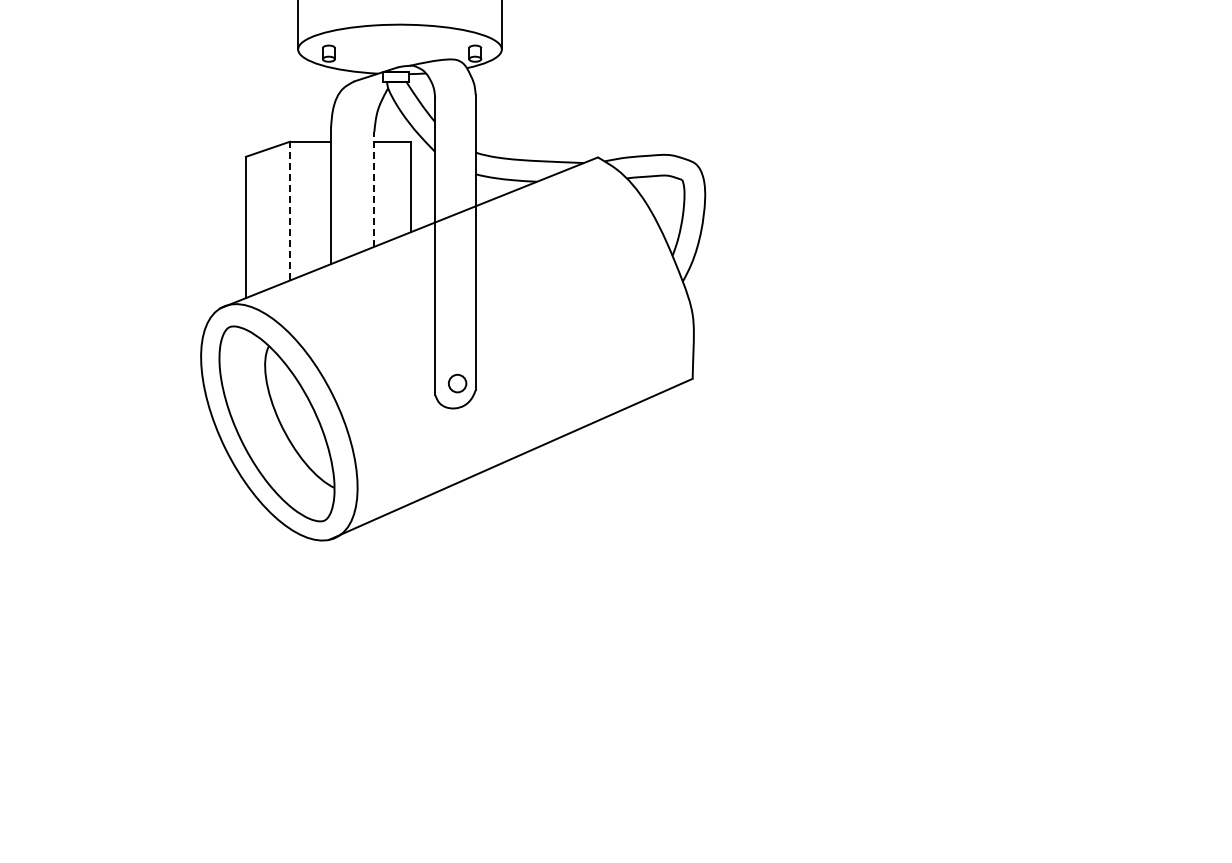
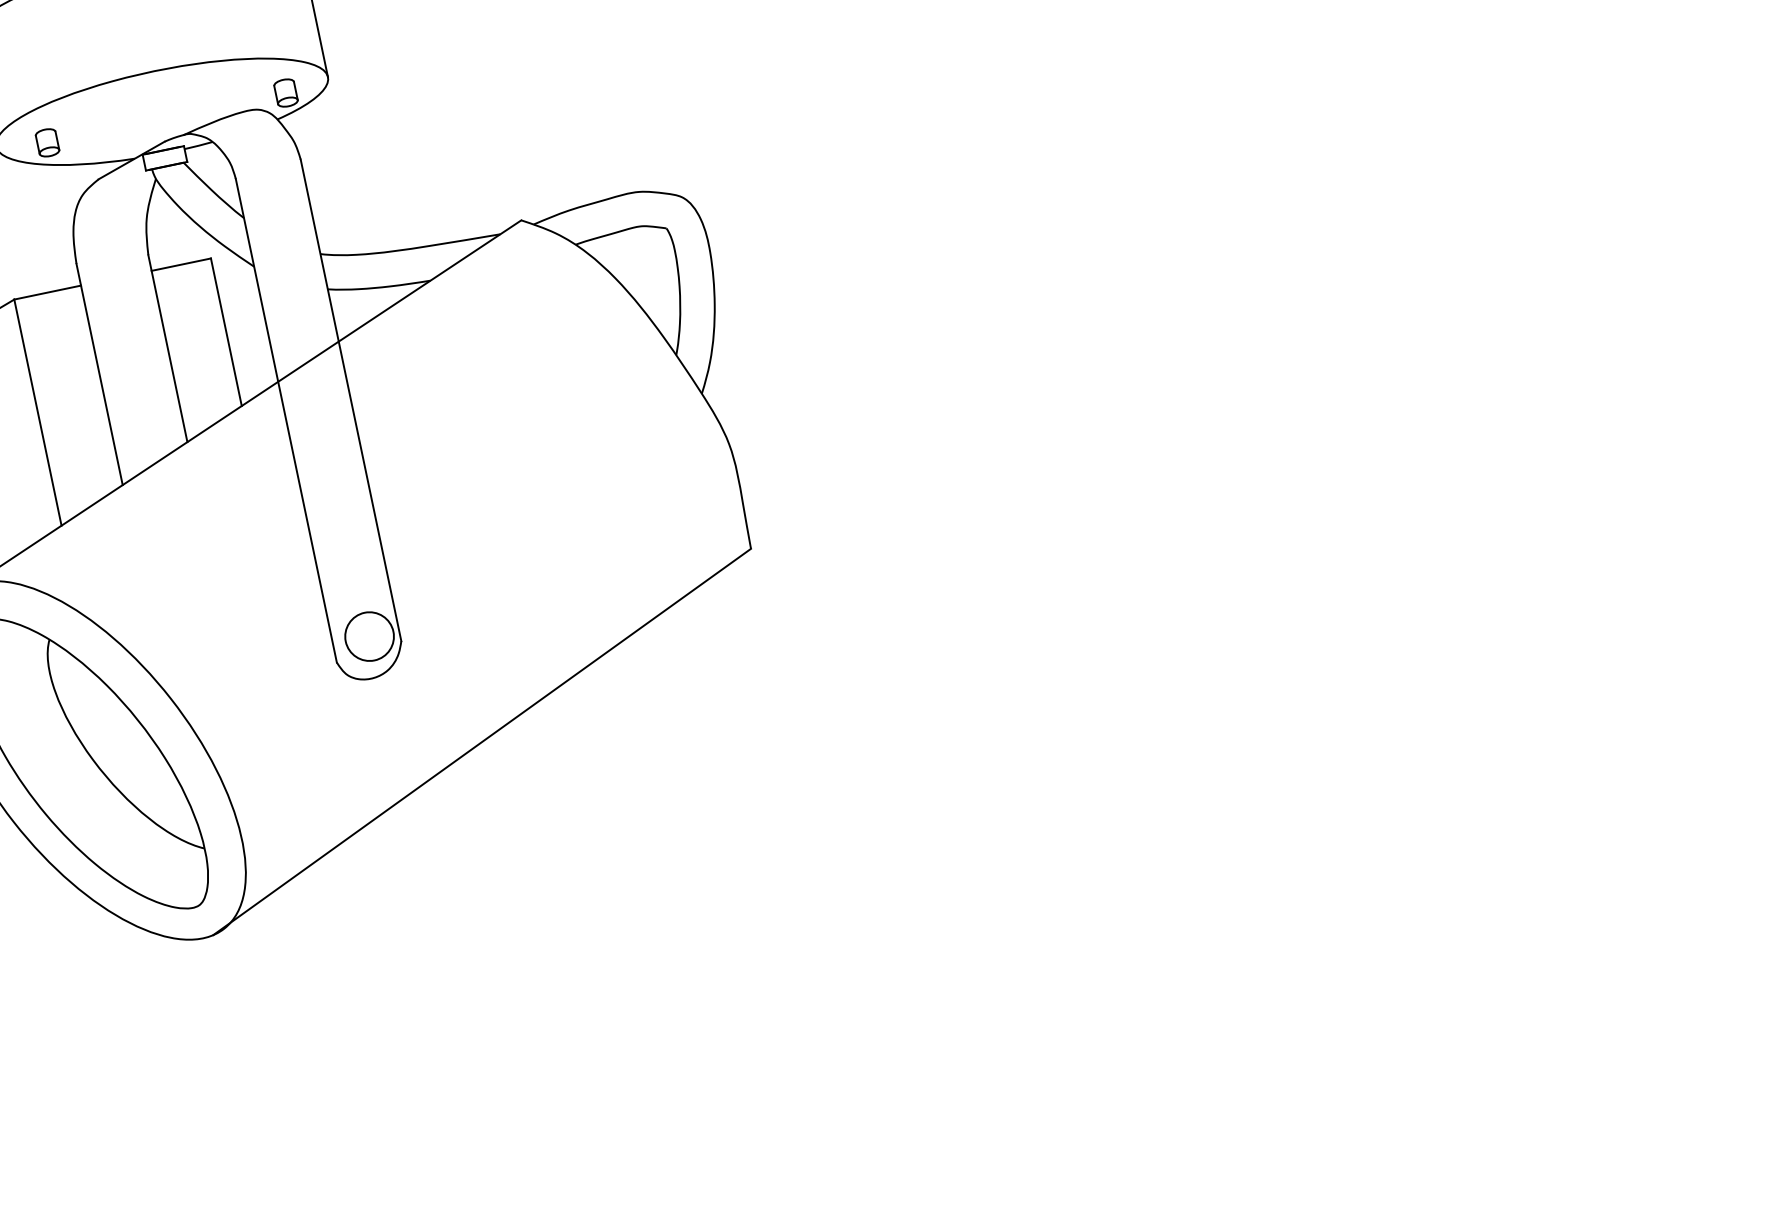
line: (374, 188) -> (167, 347), dashed -> solid
line: (290, 210) -> (38, 411), dashed -> solid
circle: (457, 383) -> (369, 636), size x1.67

